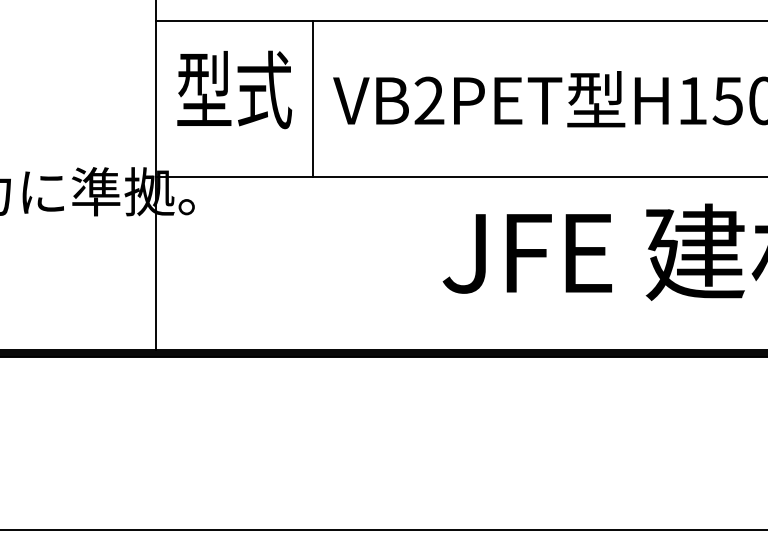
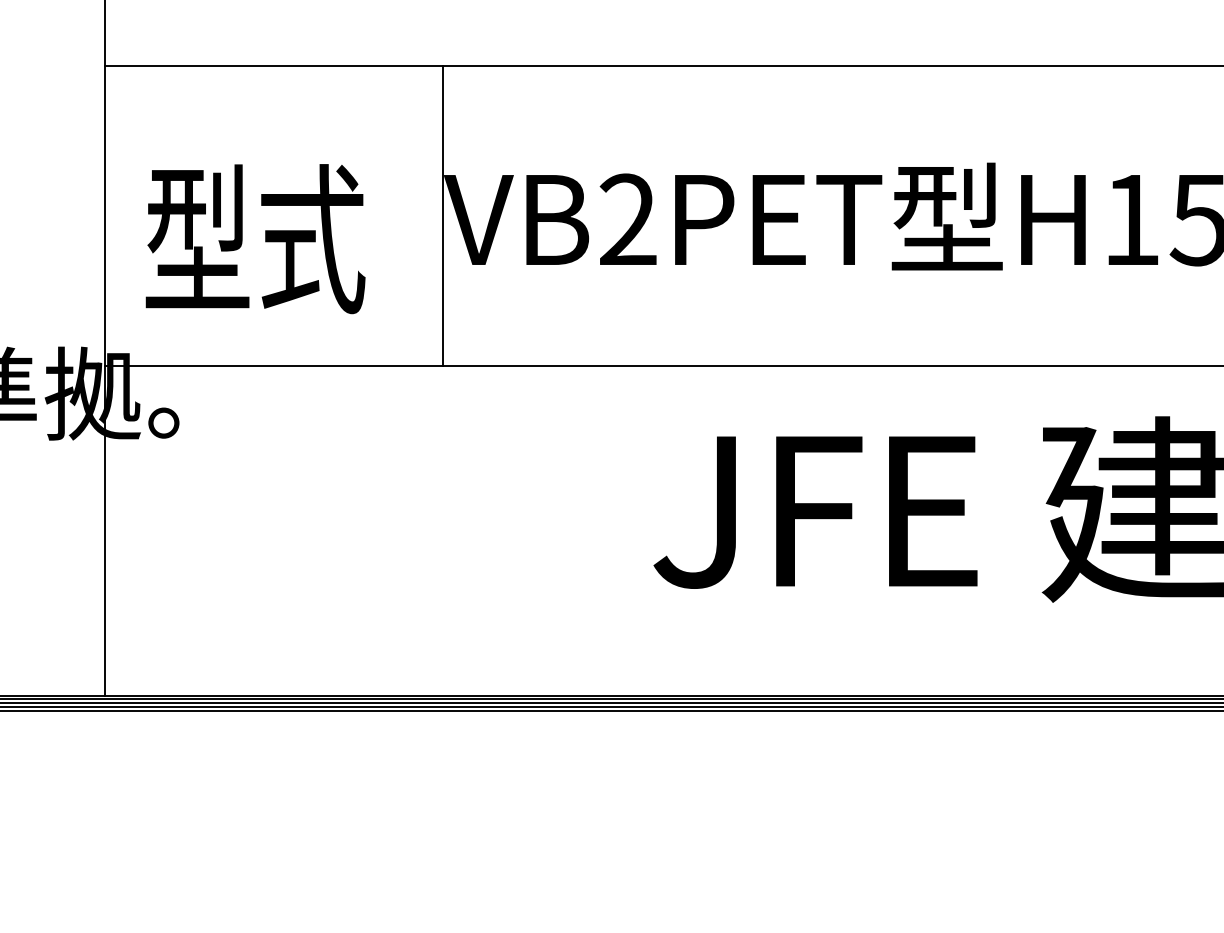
text: (234, 89) -> (255, 238), moved
line: (312, 98) -> (442, 215), moved

